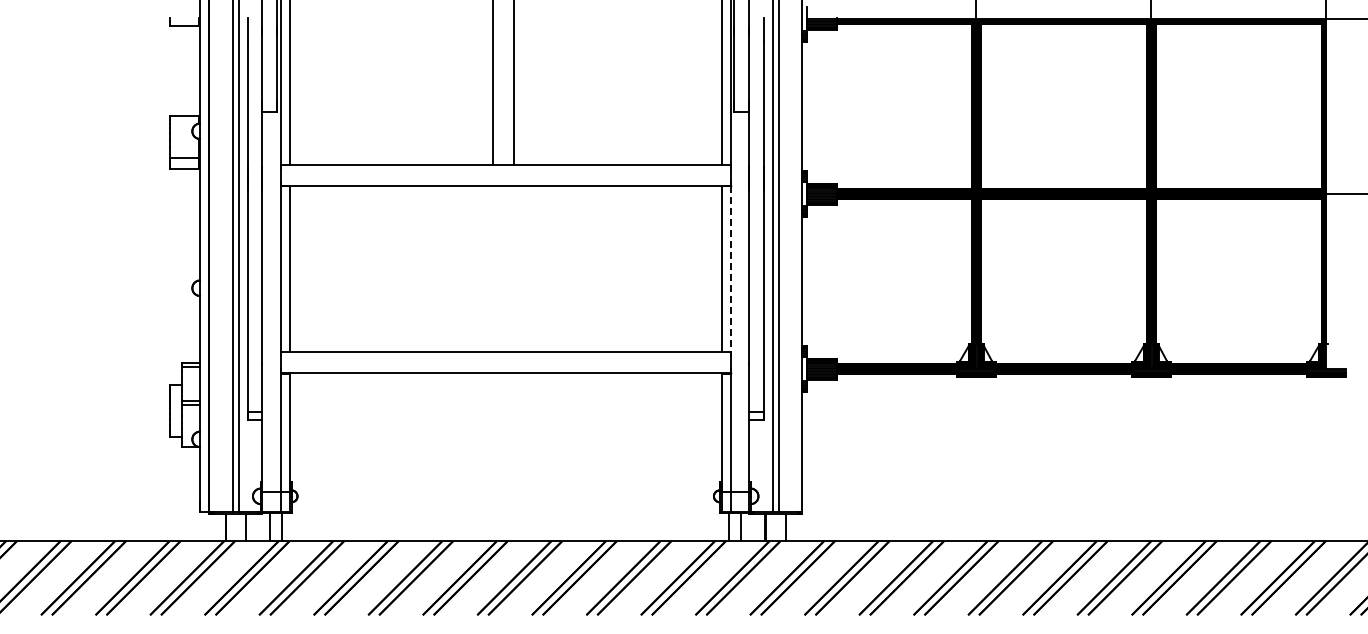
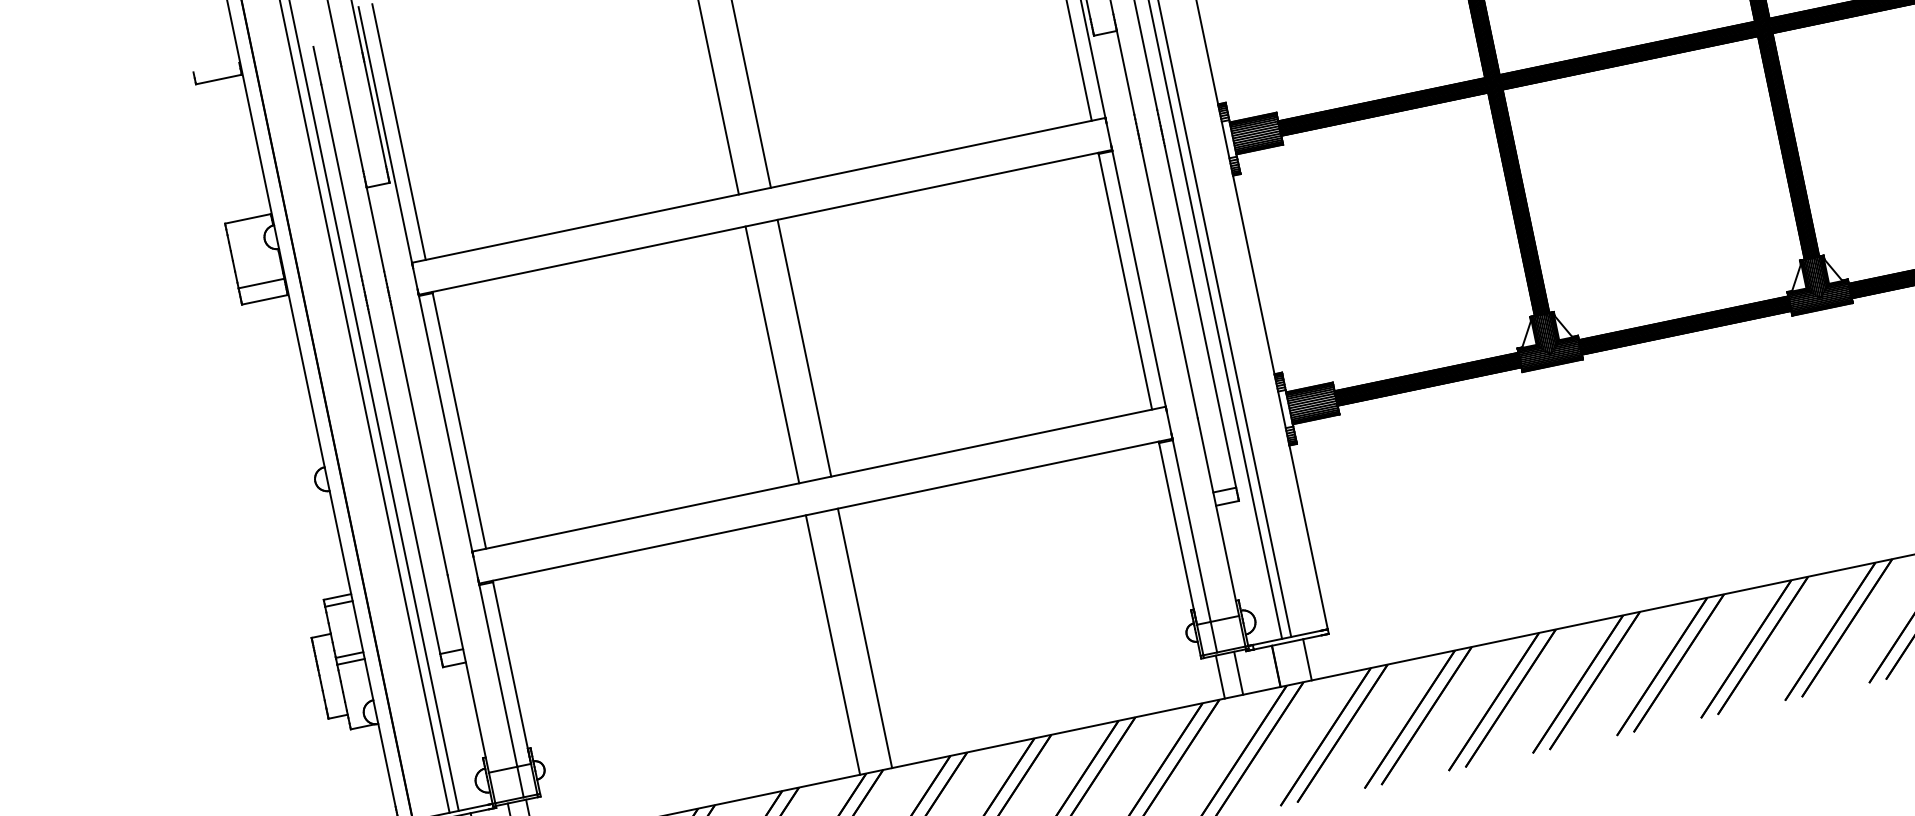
line: (492, 268) -> (771, 354), added
line: (513, 268) -> (804, 347), added
line: (730, 269) -> (1139, 279), dashed -> solid
line: (492, 456) -> (832, 644), added
line: (513, 456) -> (864, 637), added

